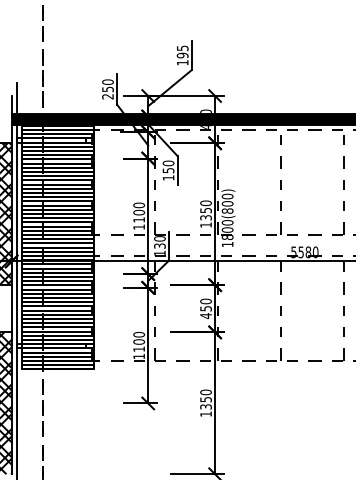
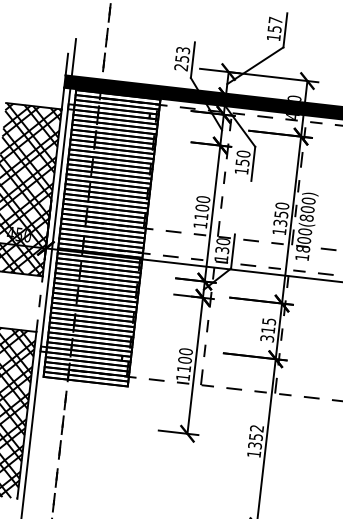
text: (182, 51) -> (275, 24), 195 -> 157
text: (107, 81) -> (182, 49), 250 -> 253
line: (11, 308) -> (39, 303), solid -> dashed
text: (205, 308) -> (267, 329), 450 -> 315
text: (205, 392) -> (256, 428), 1350 -> 1352

